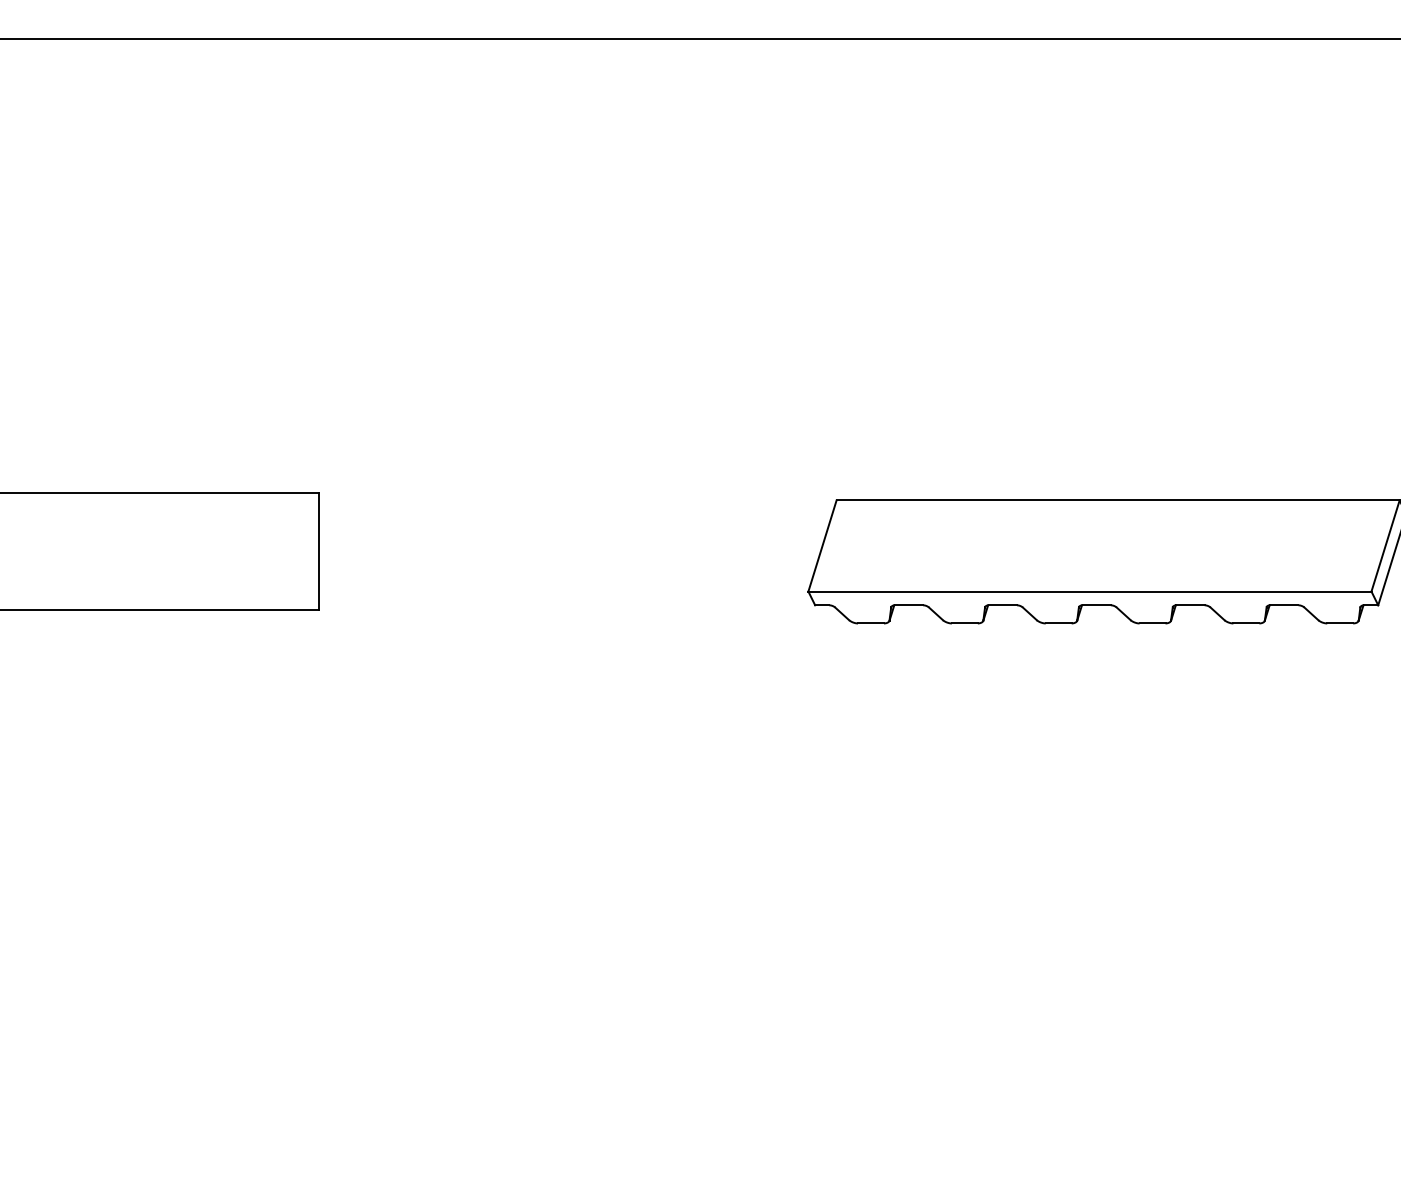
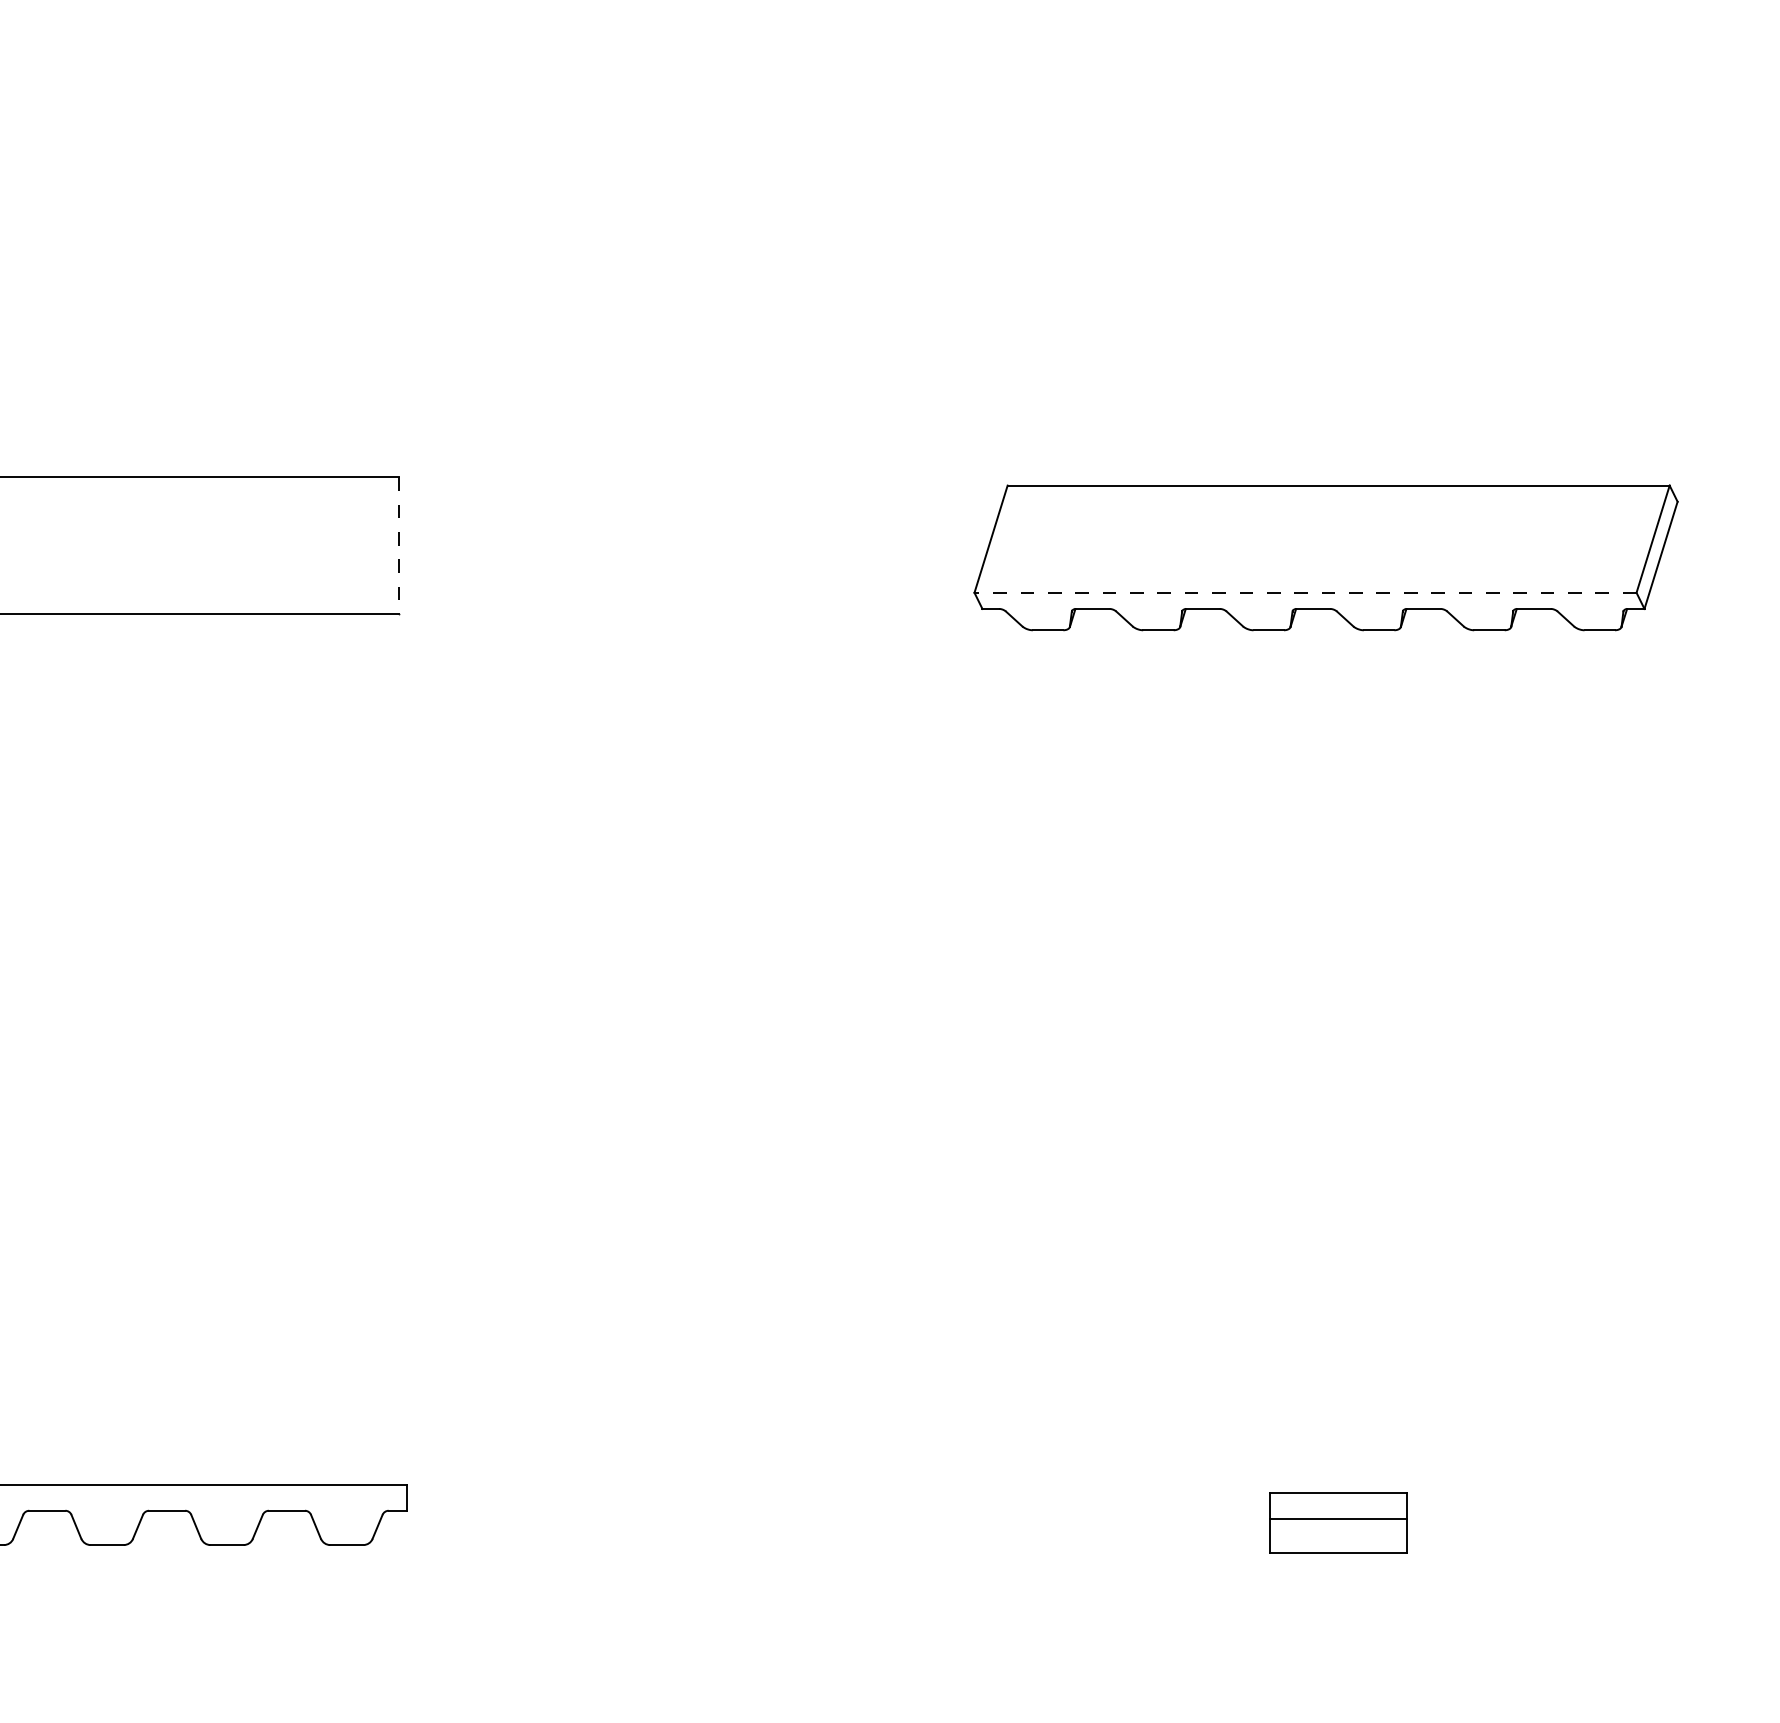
line: (318, 552) -> (398, 546), solid -> dashed
line: (1089, 591) -> (1305, 592), solid -> dashed

